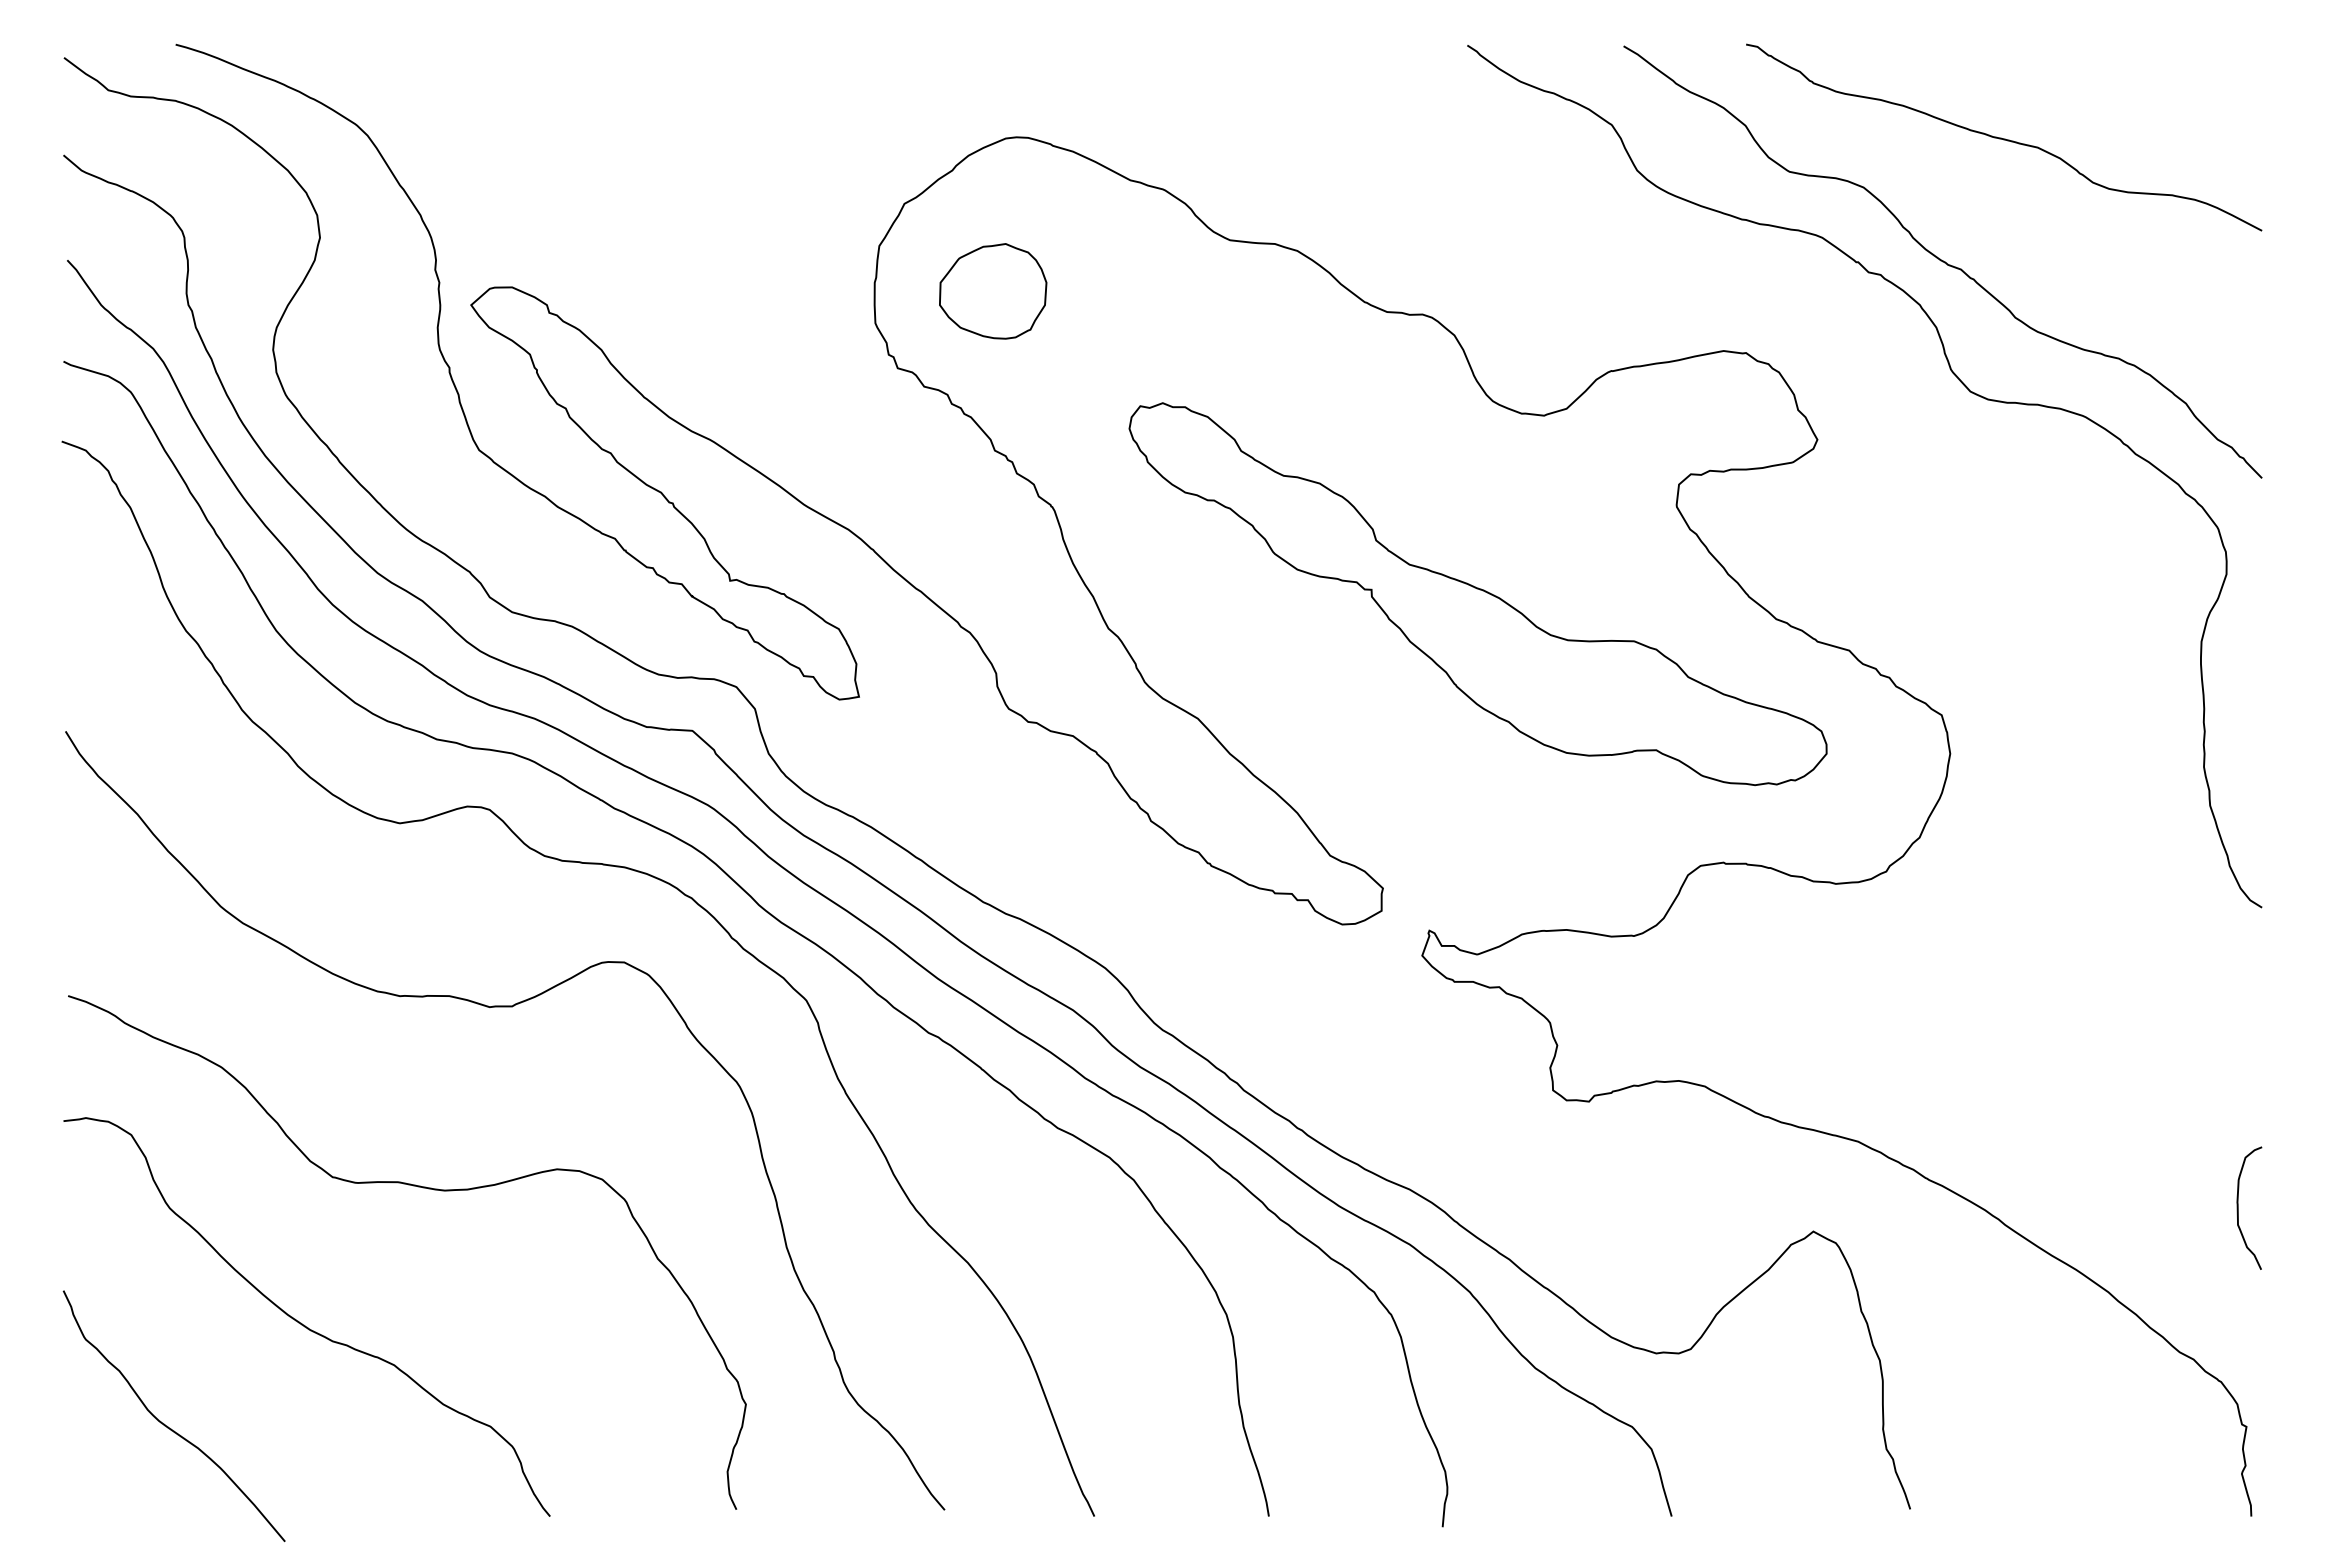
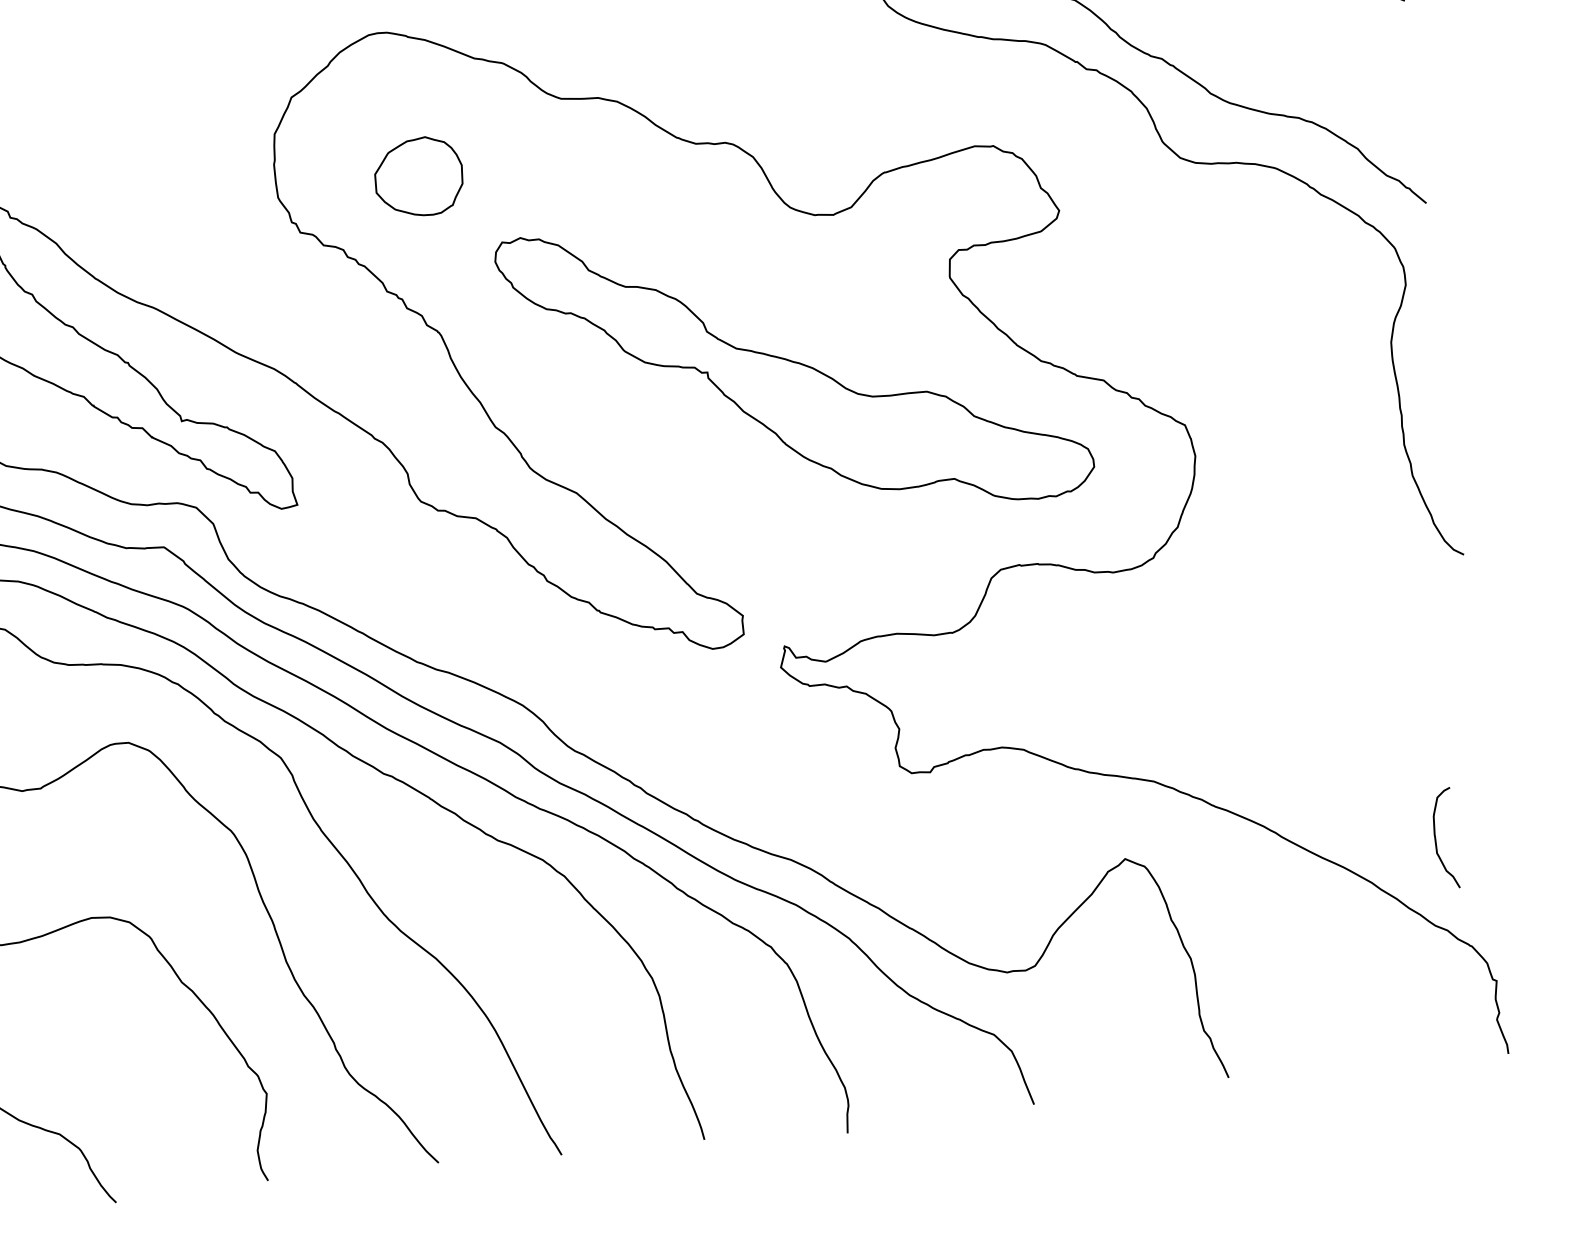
part: (993, 291) -> (419, 177), moved
curve: (2238, 1207) -> (1435, 839), moved

